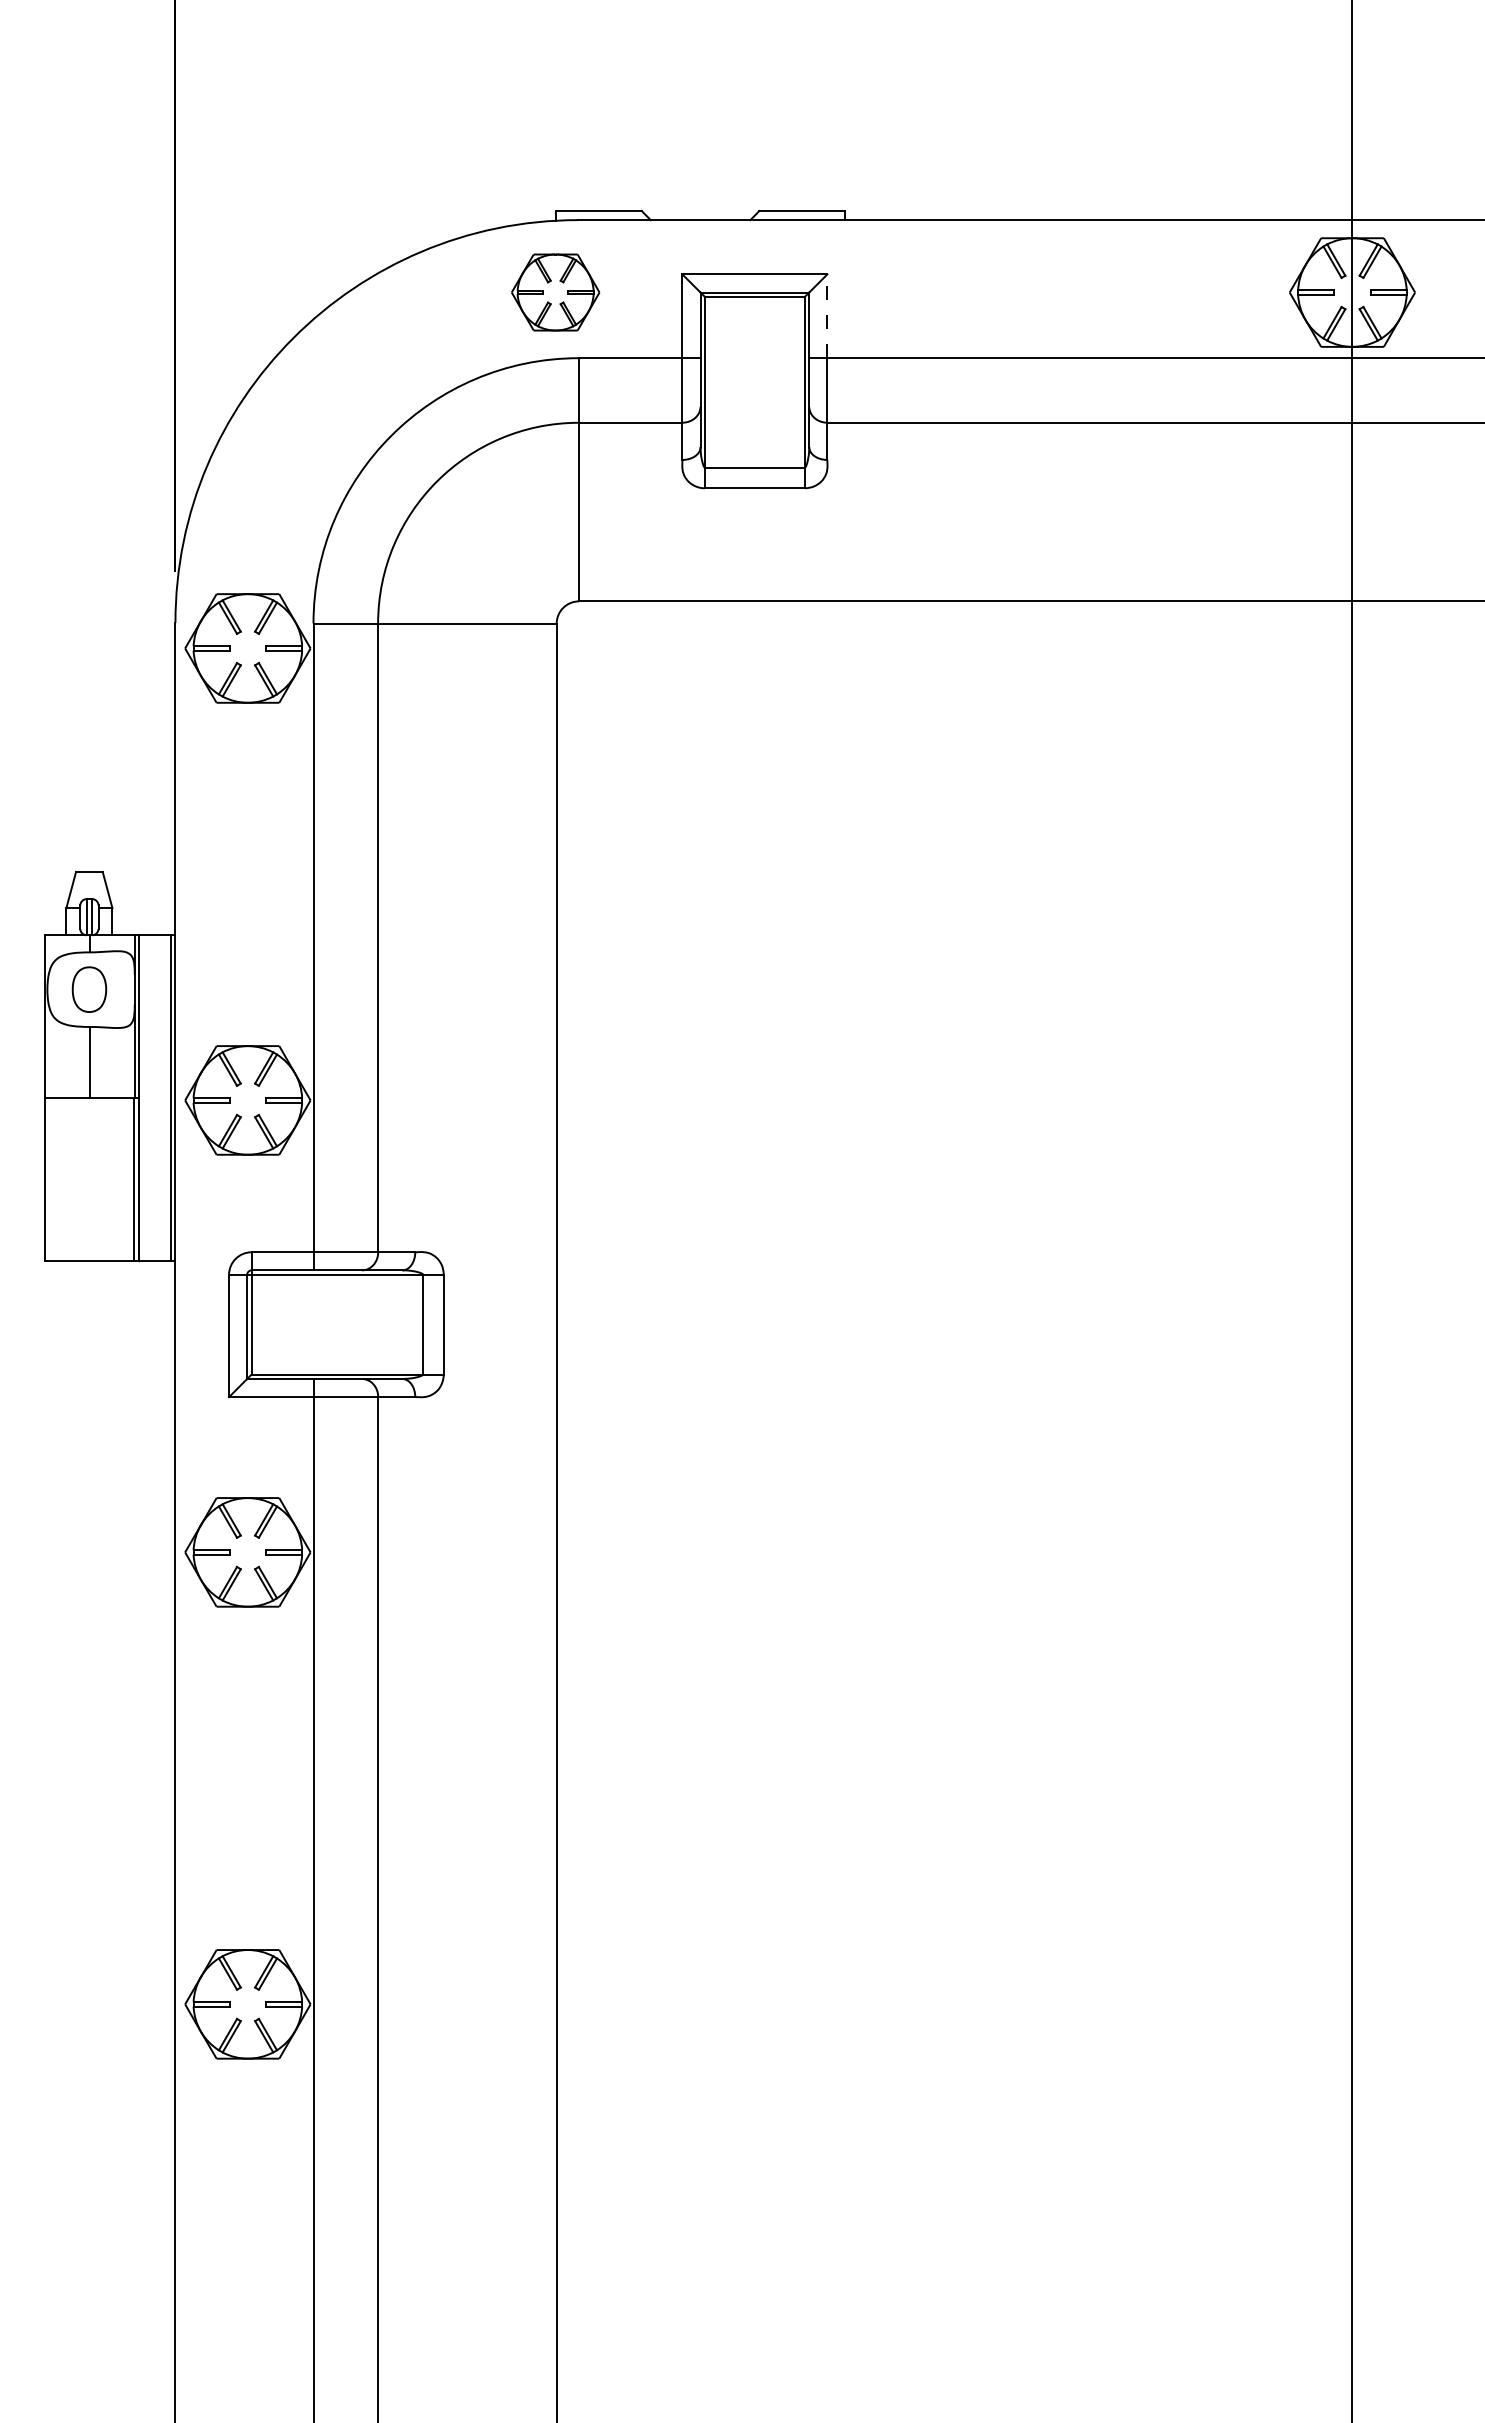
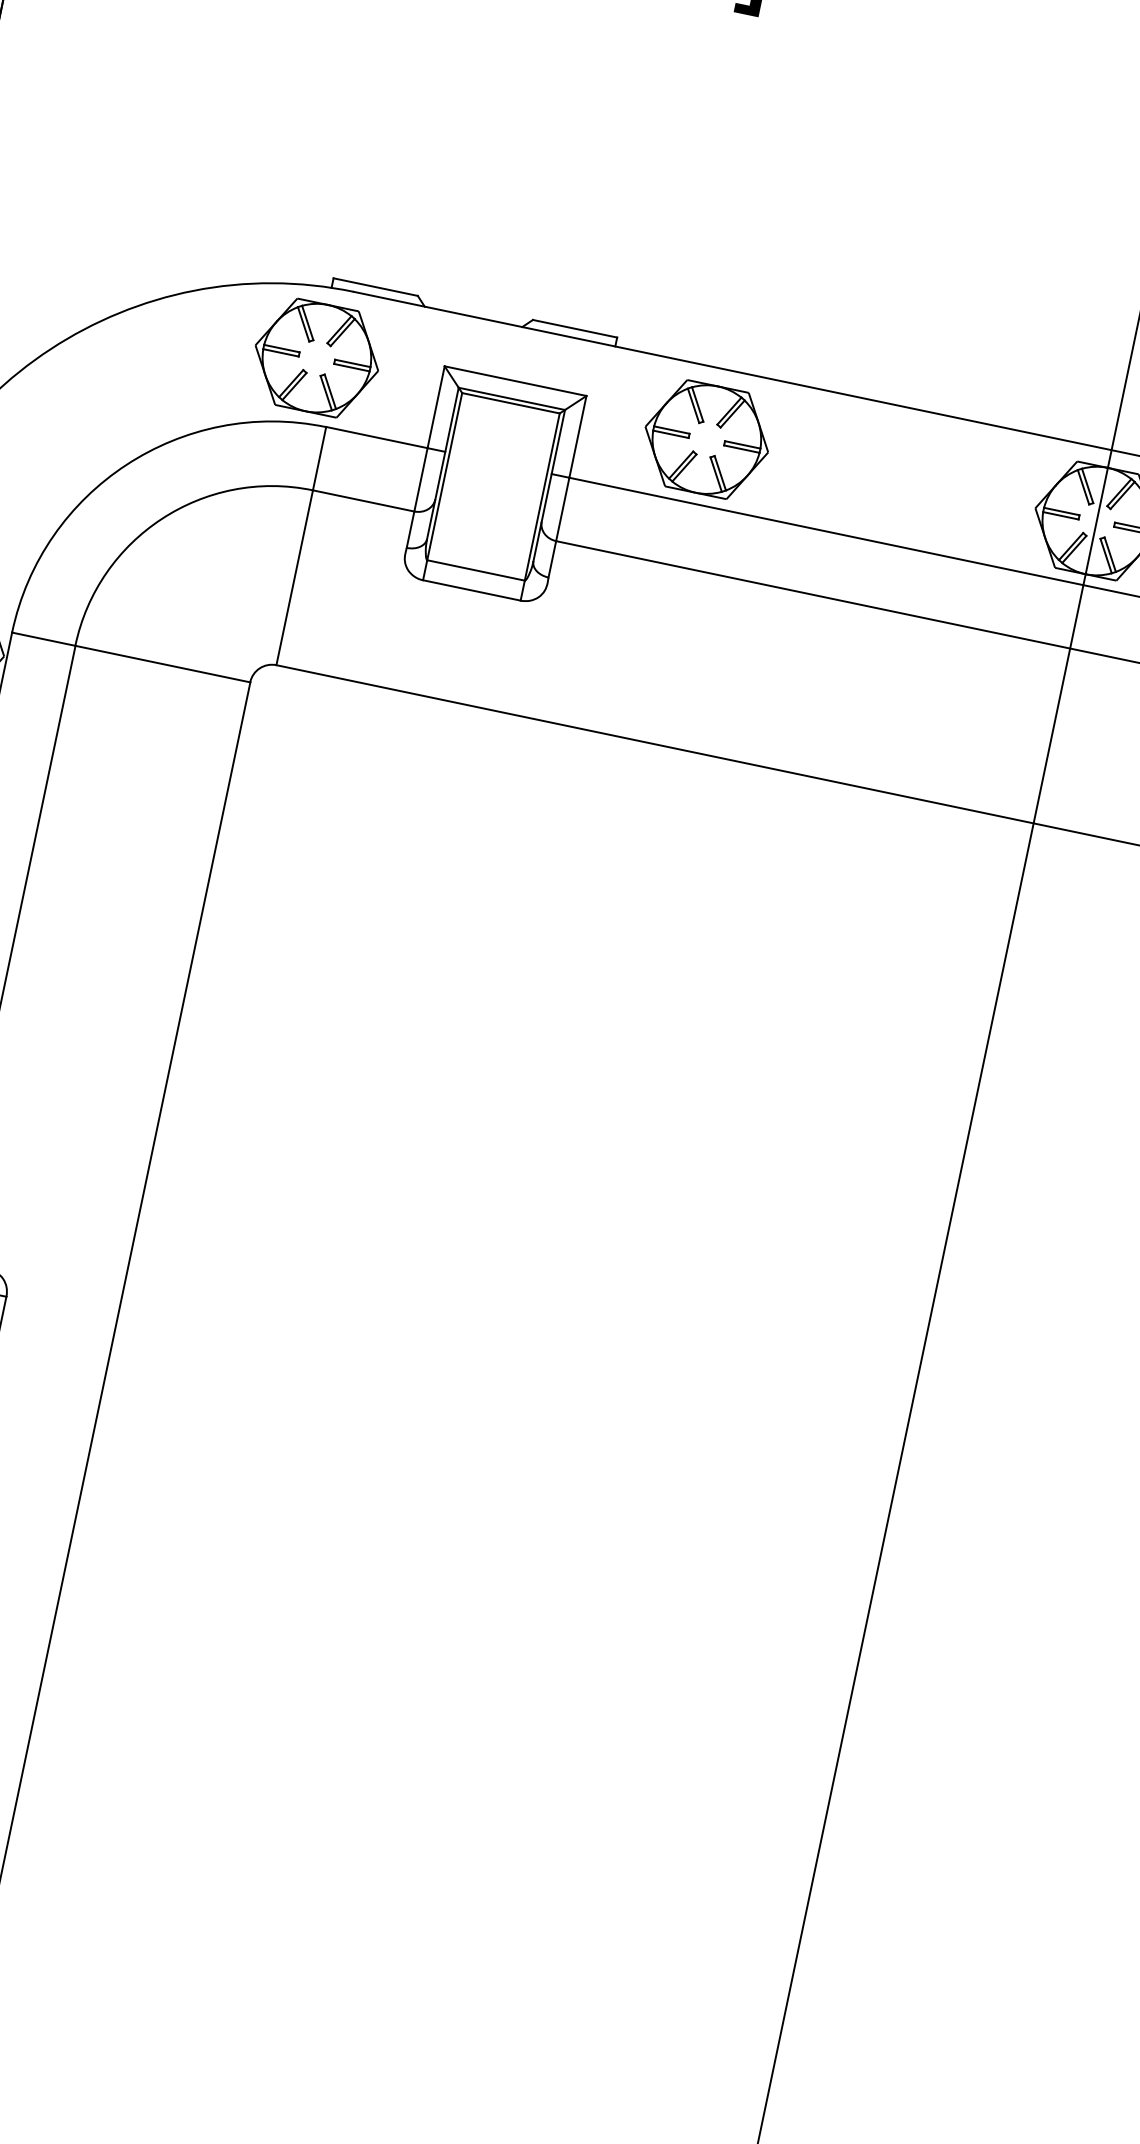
part: (555, 292) -> (316, 358), size x1.43
part: (953, 292) -> (706, 439), added
line: (827, 316) -> (578, 437), dashed -> solid

